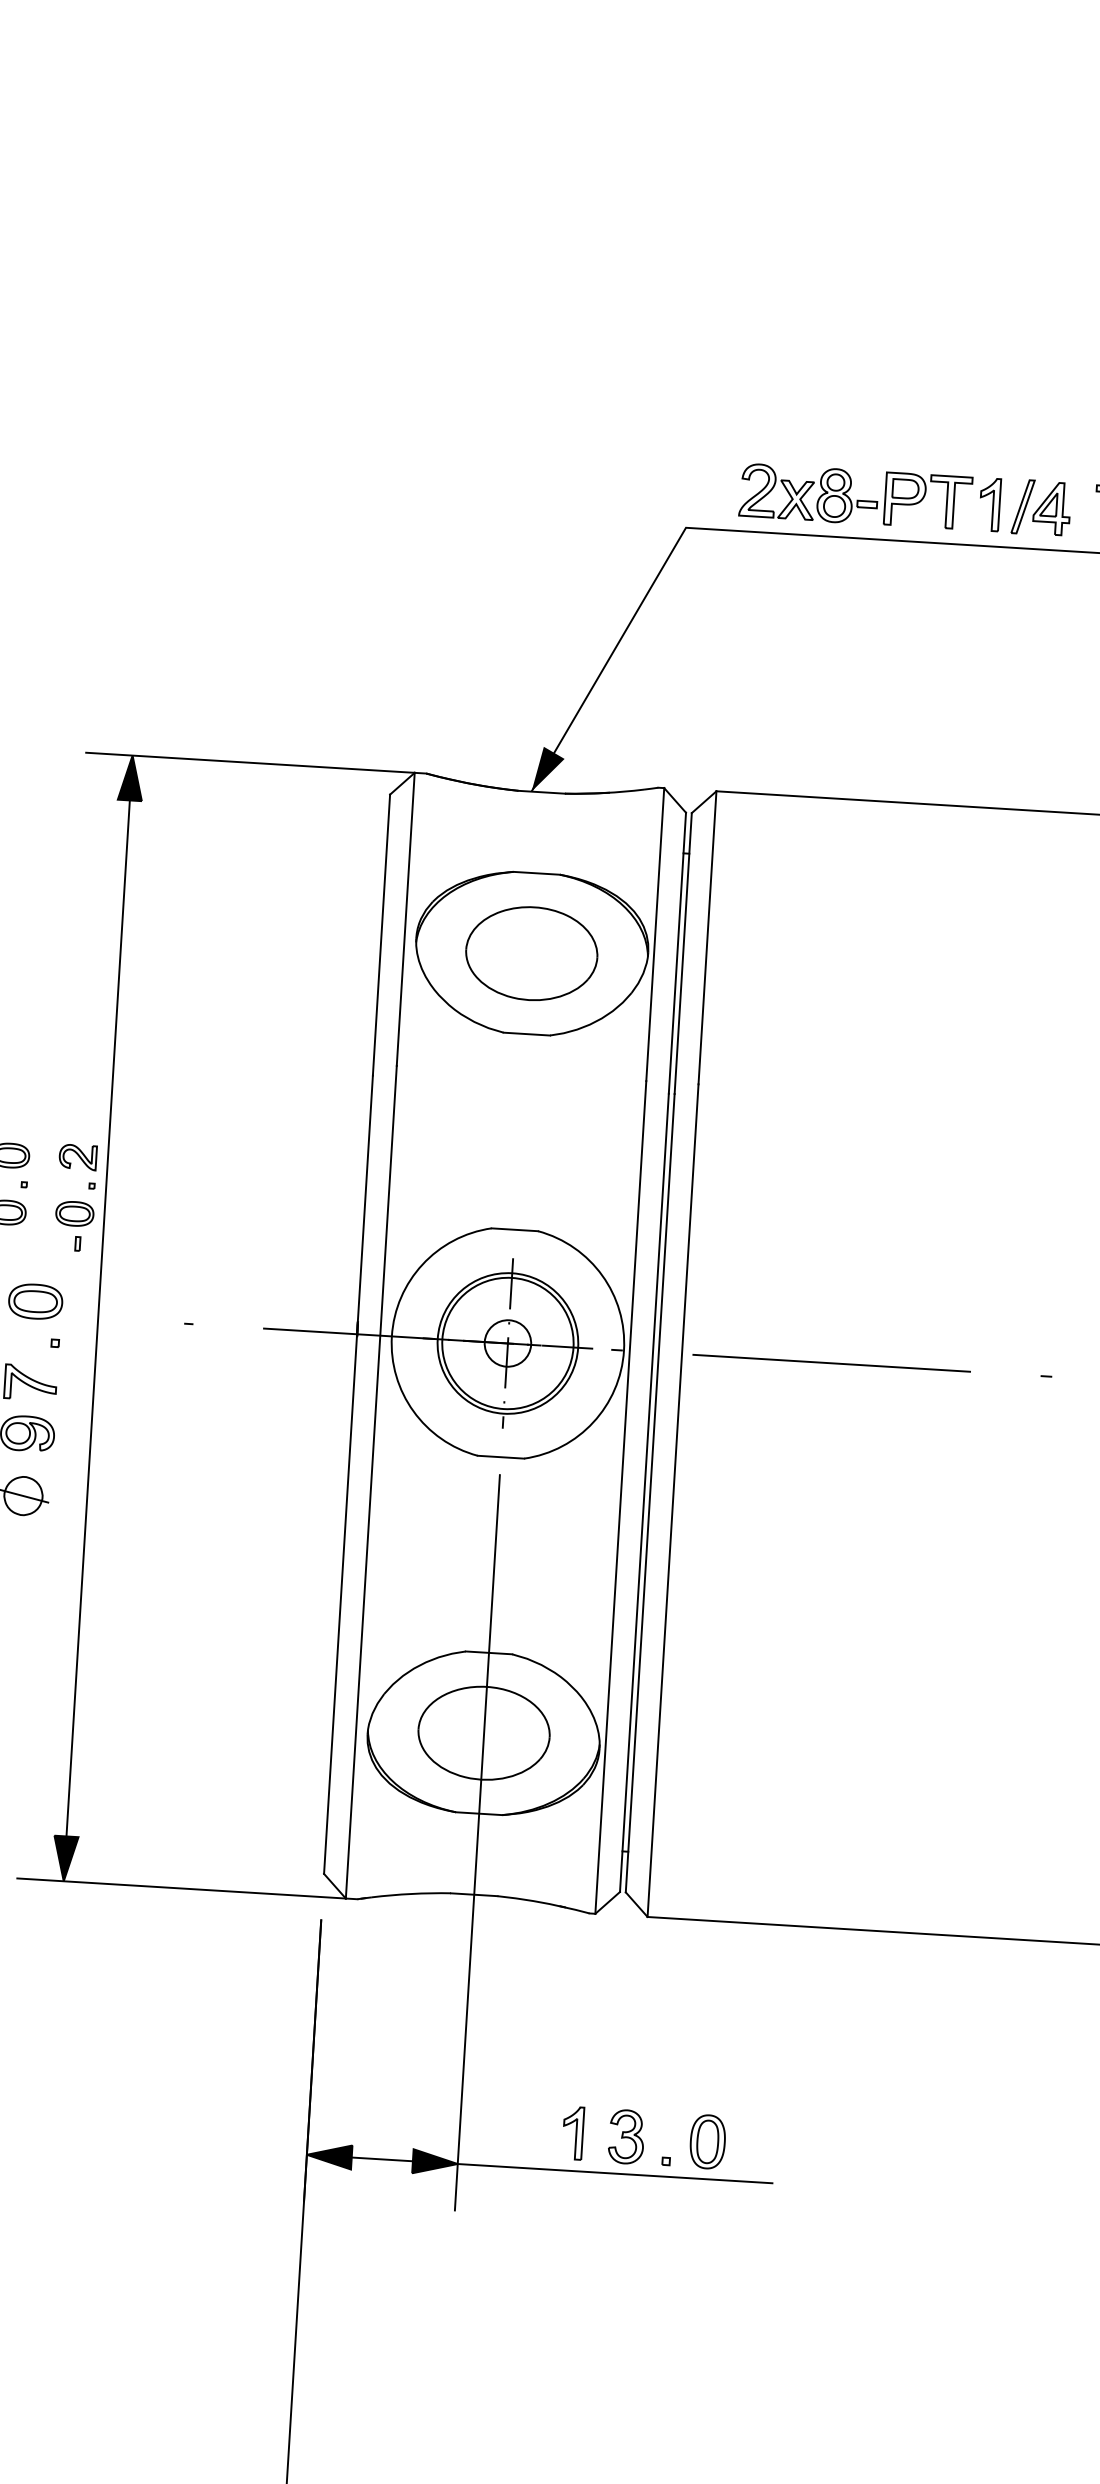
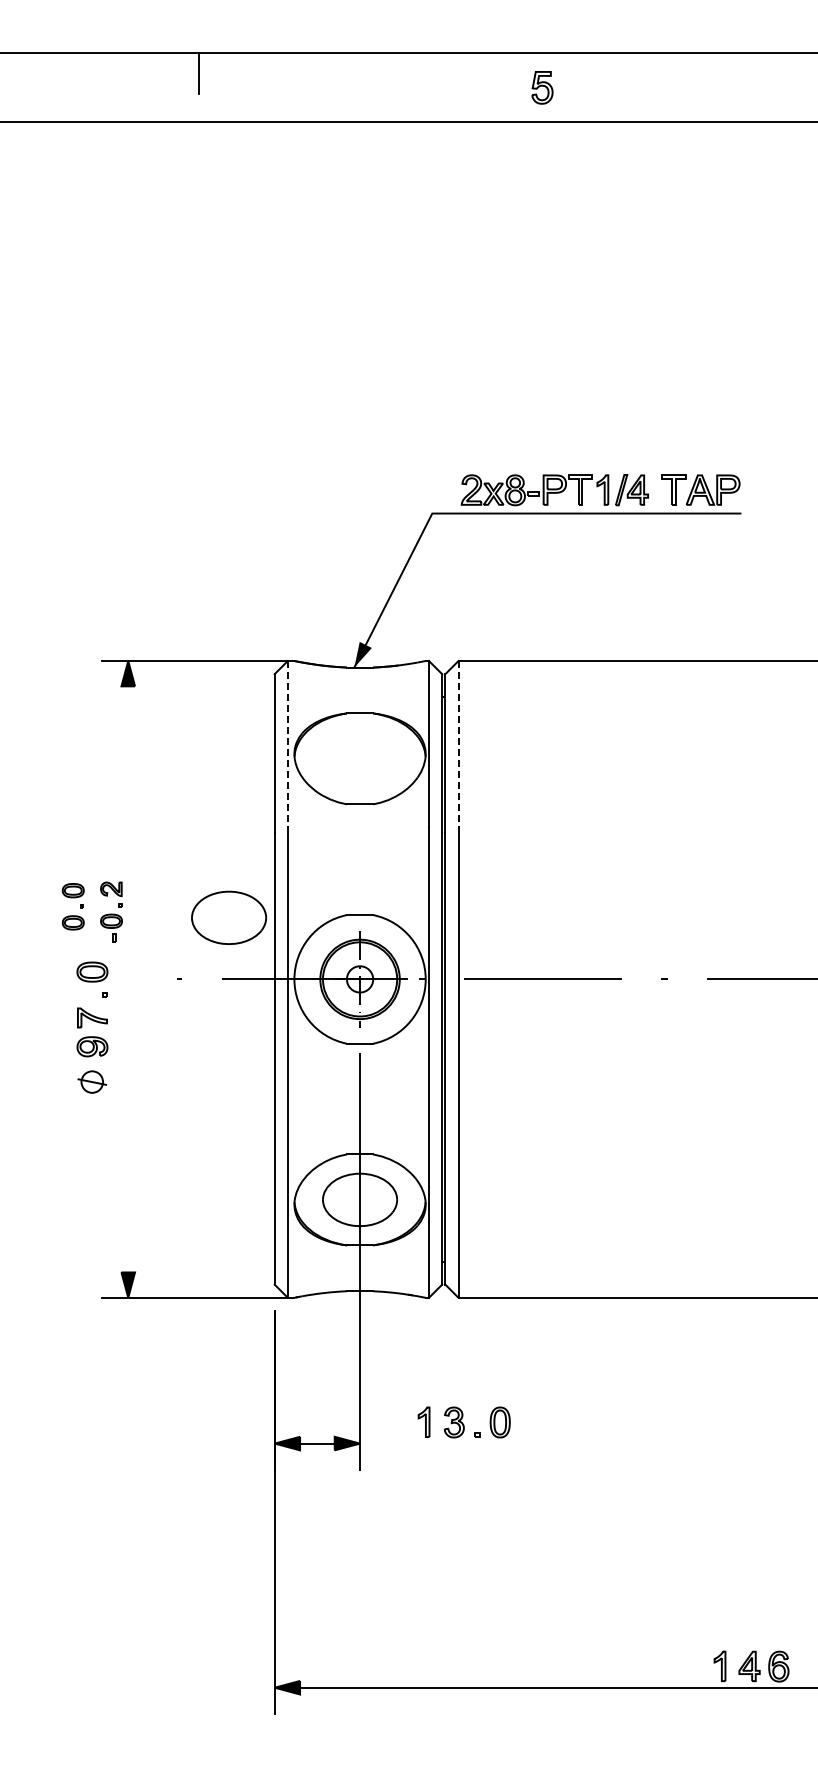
line: (405, 918) -> (287, 743), solid -> dashed
line: (707, 937) -> (458, 743), solid -> dashed
part: (530, 952) -> (228, 917), moved
line: (98, 1318) -> (128, 979), removed
line: (615, 2173) -> (449, 1443), removed

